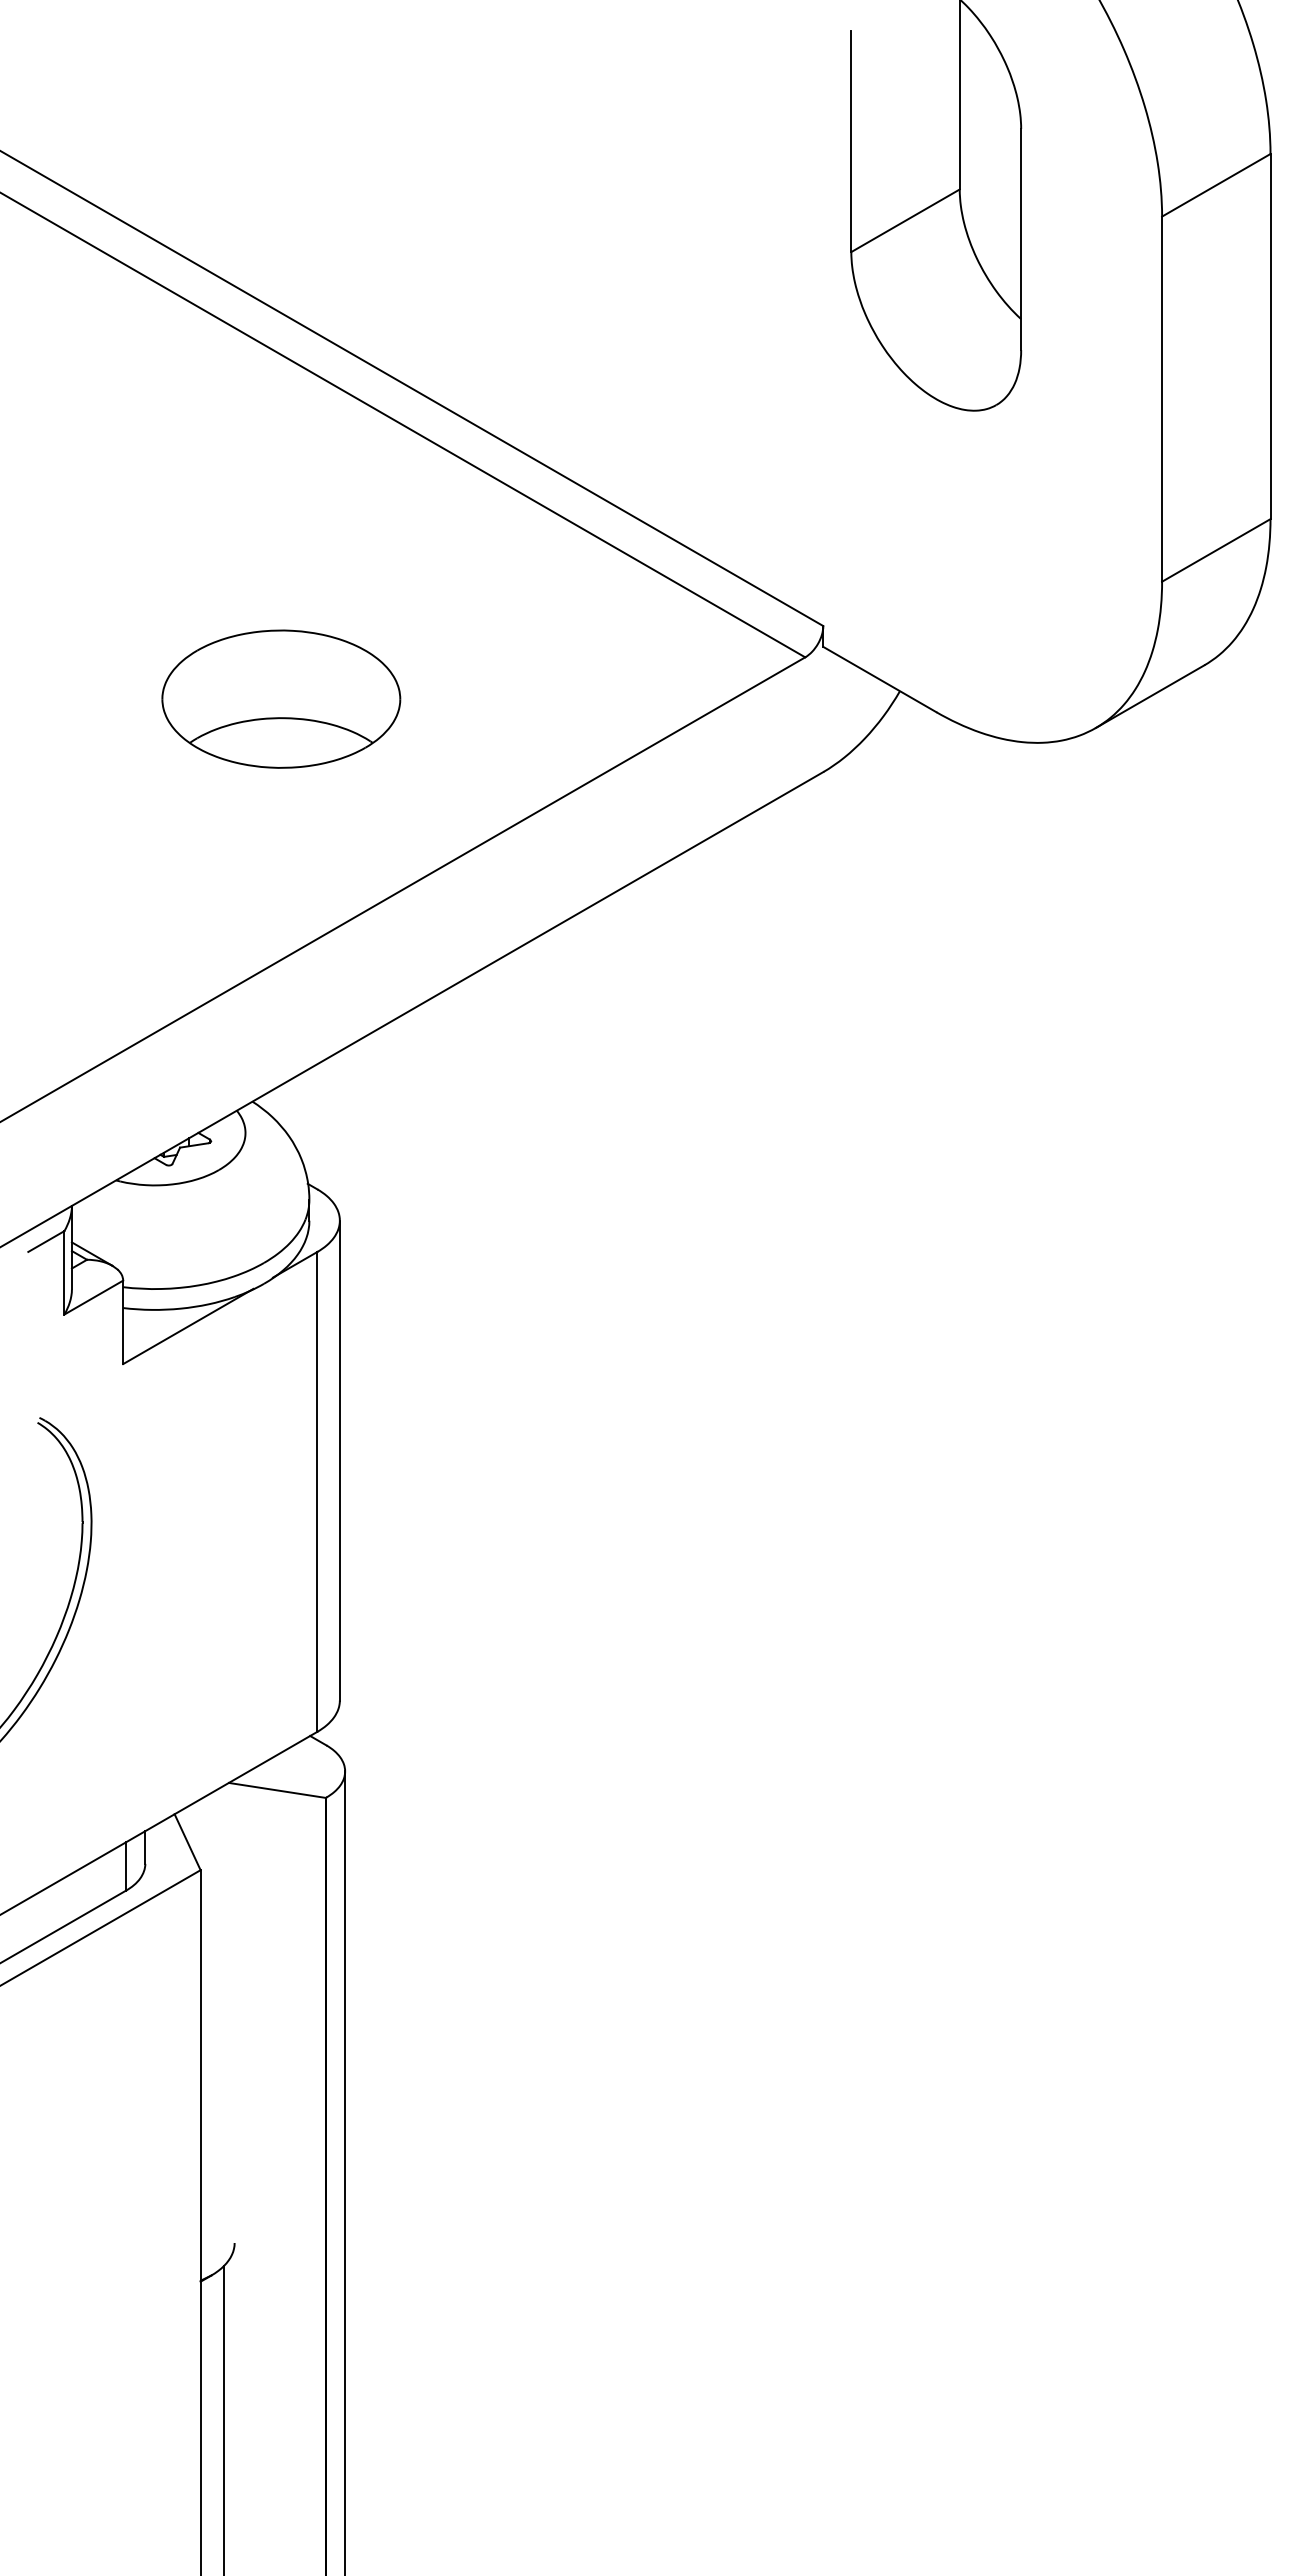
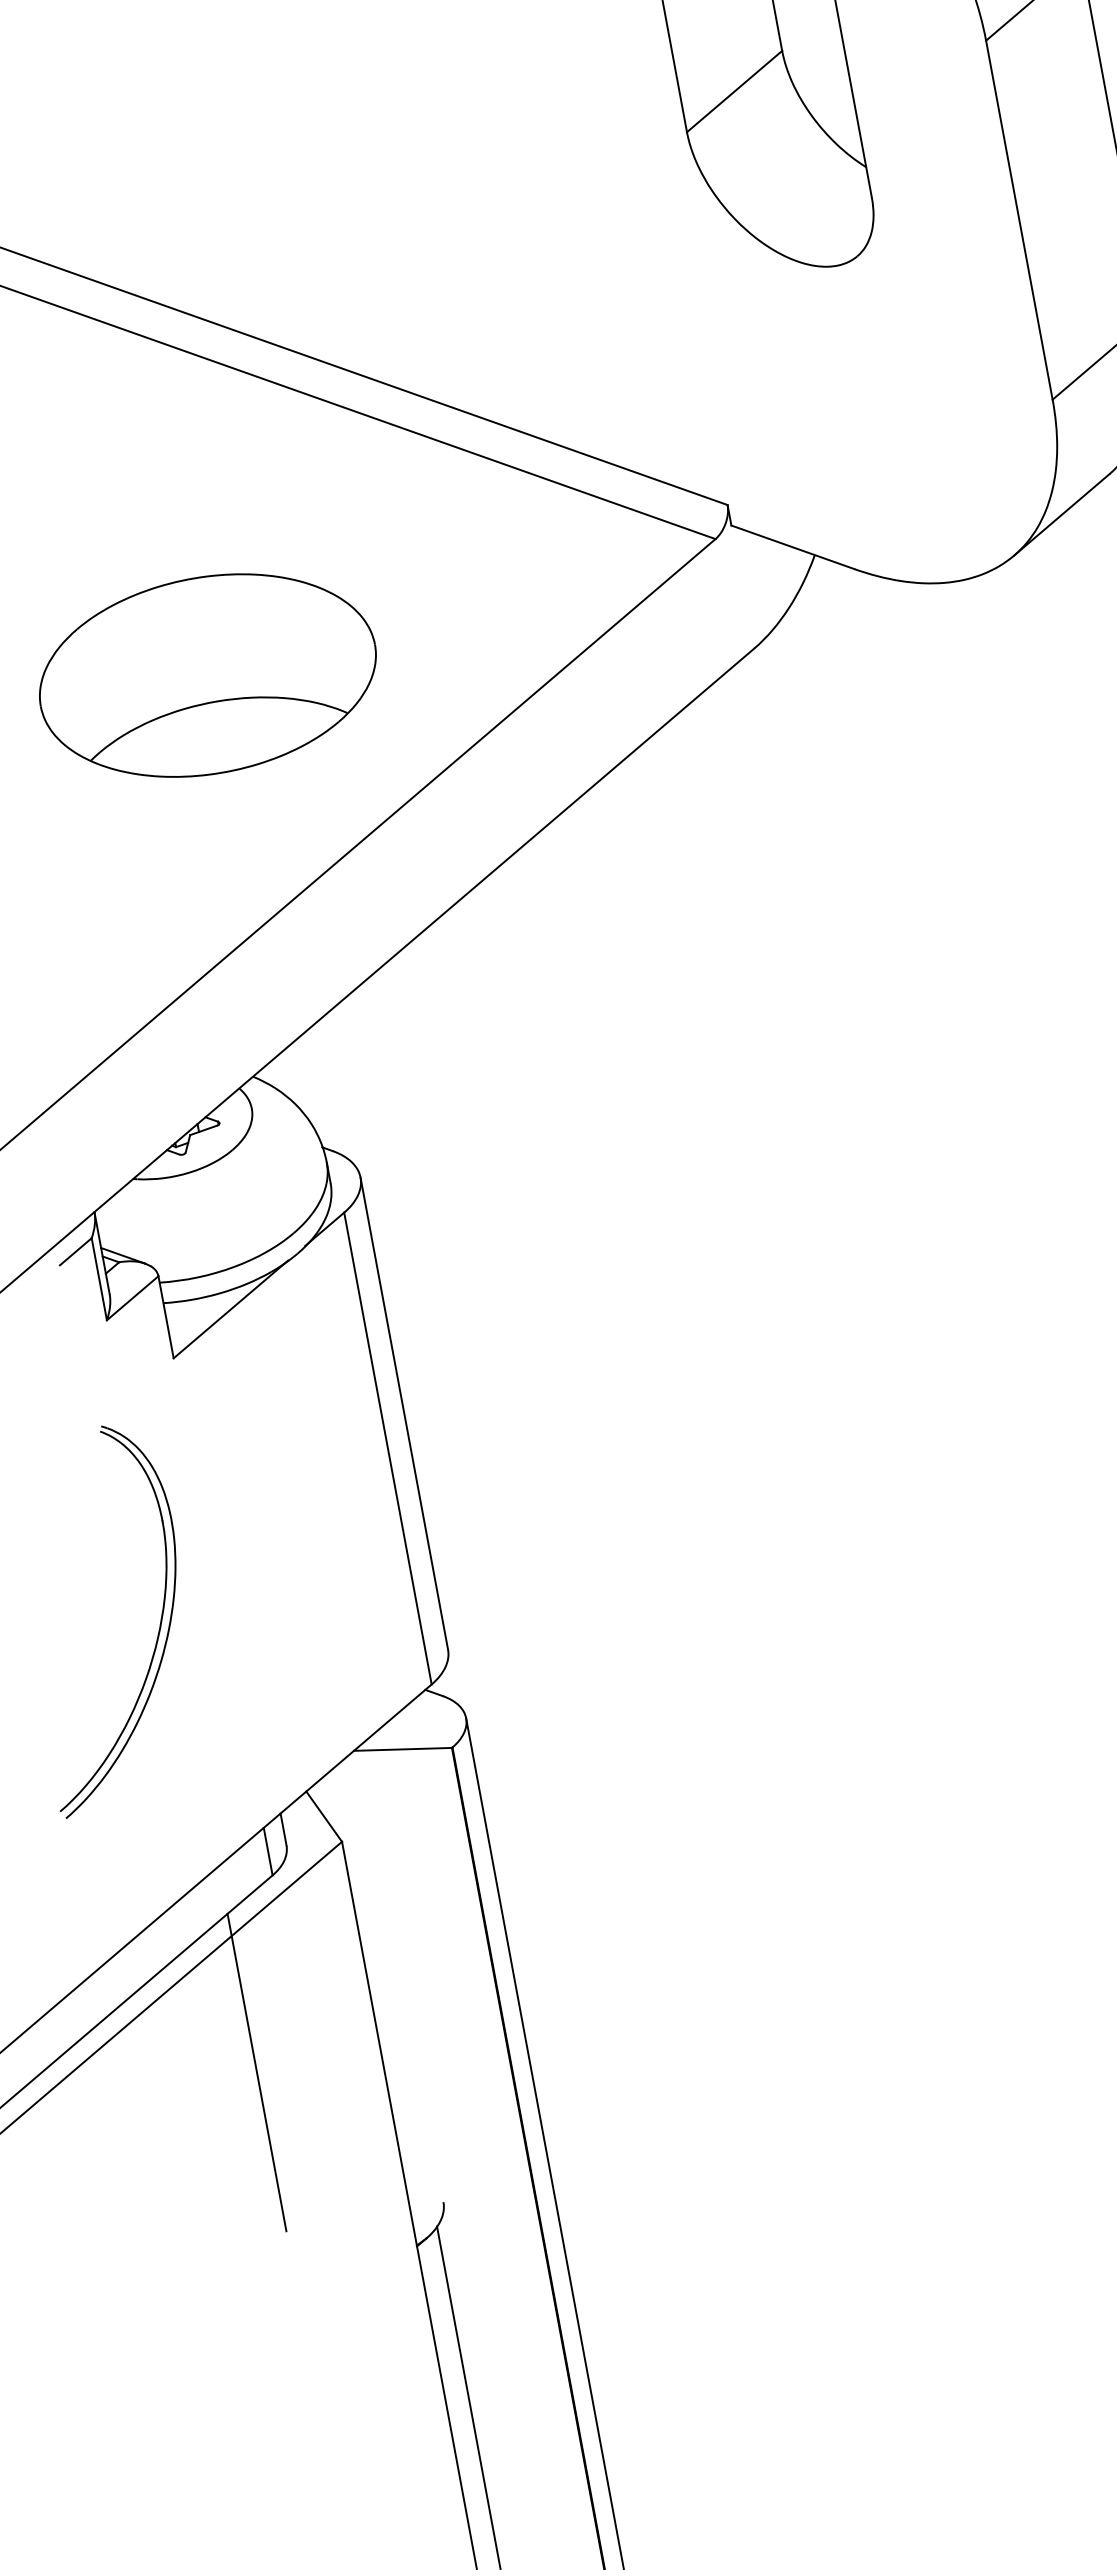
part: (281, 699) -> (208, 675), size x1.43
line: (74, 2081) -> (256, 2072), added

